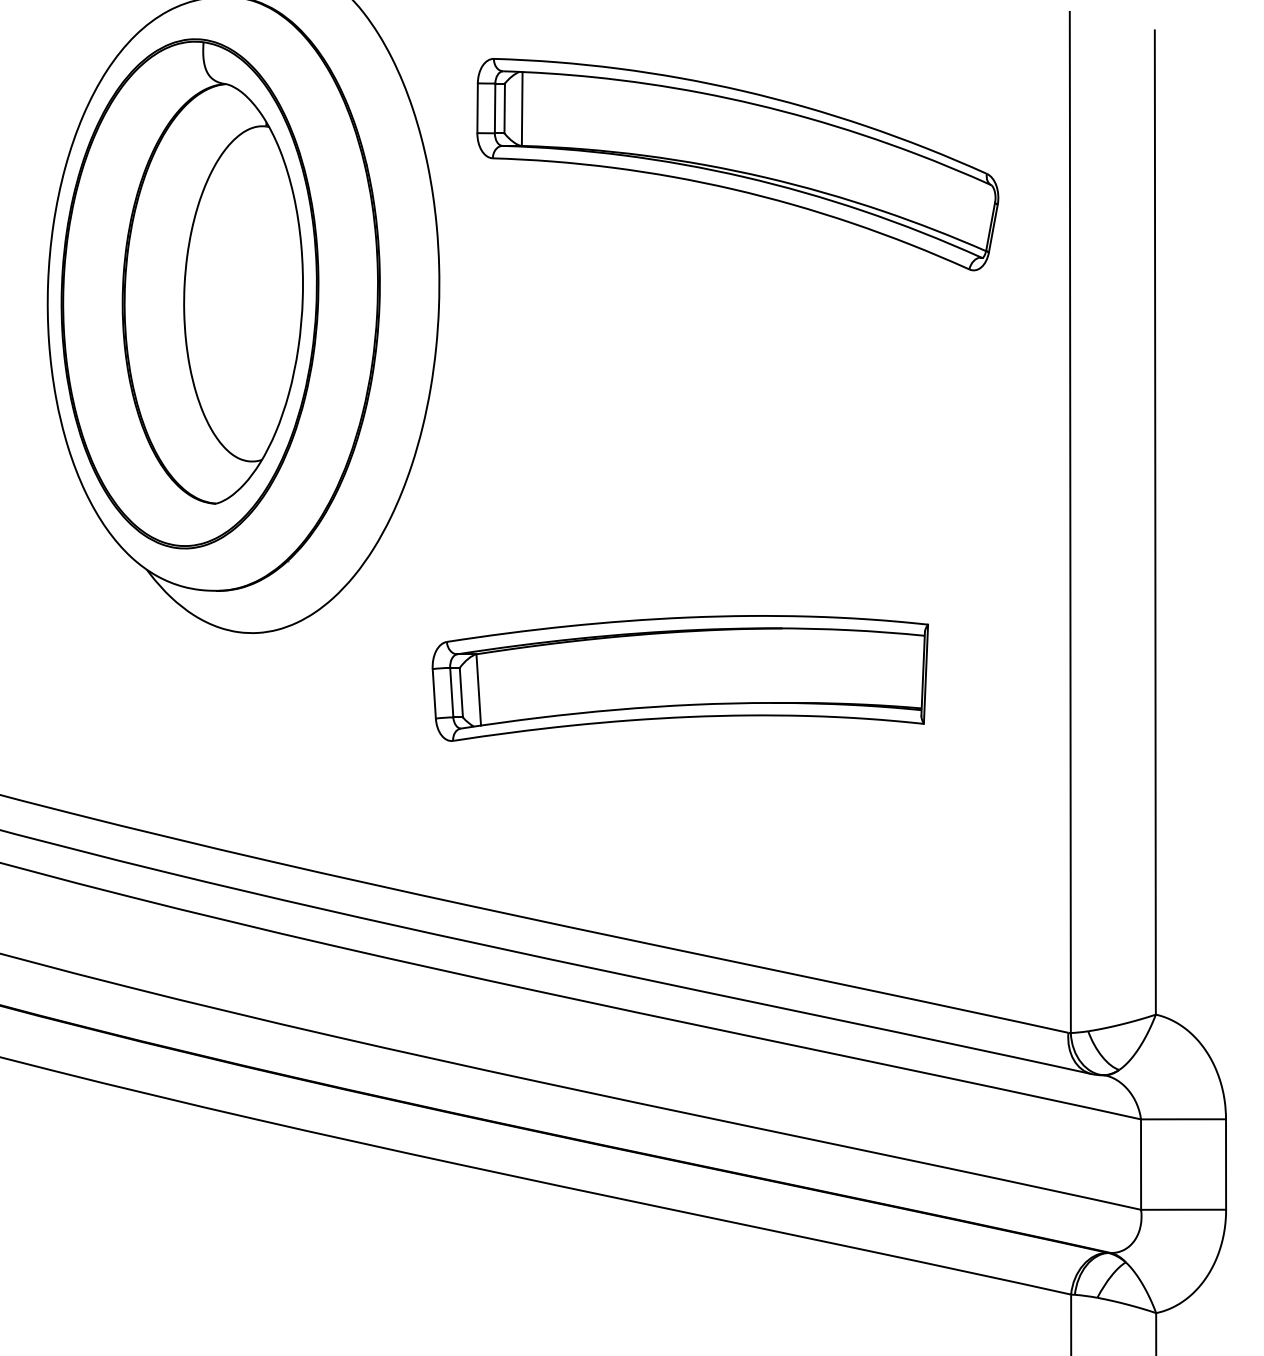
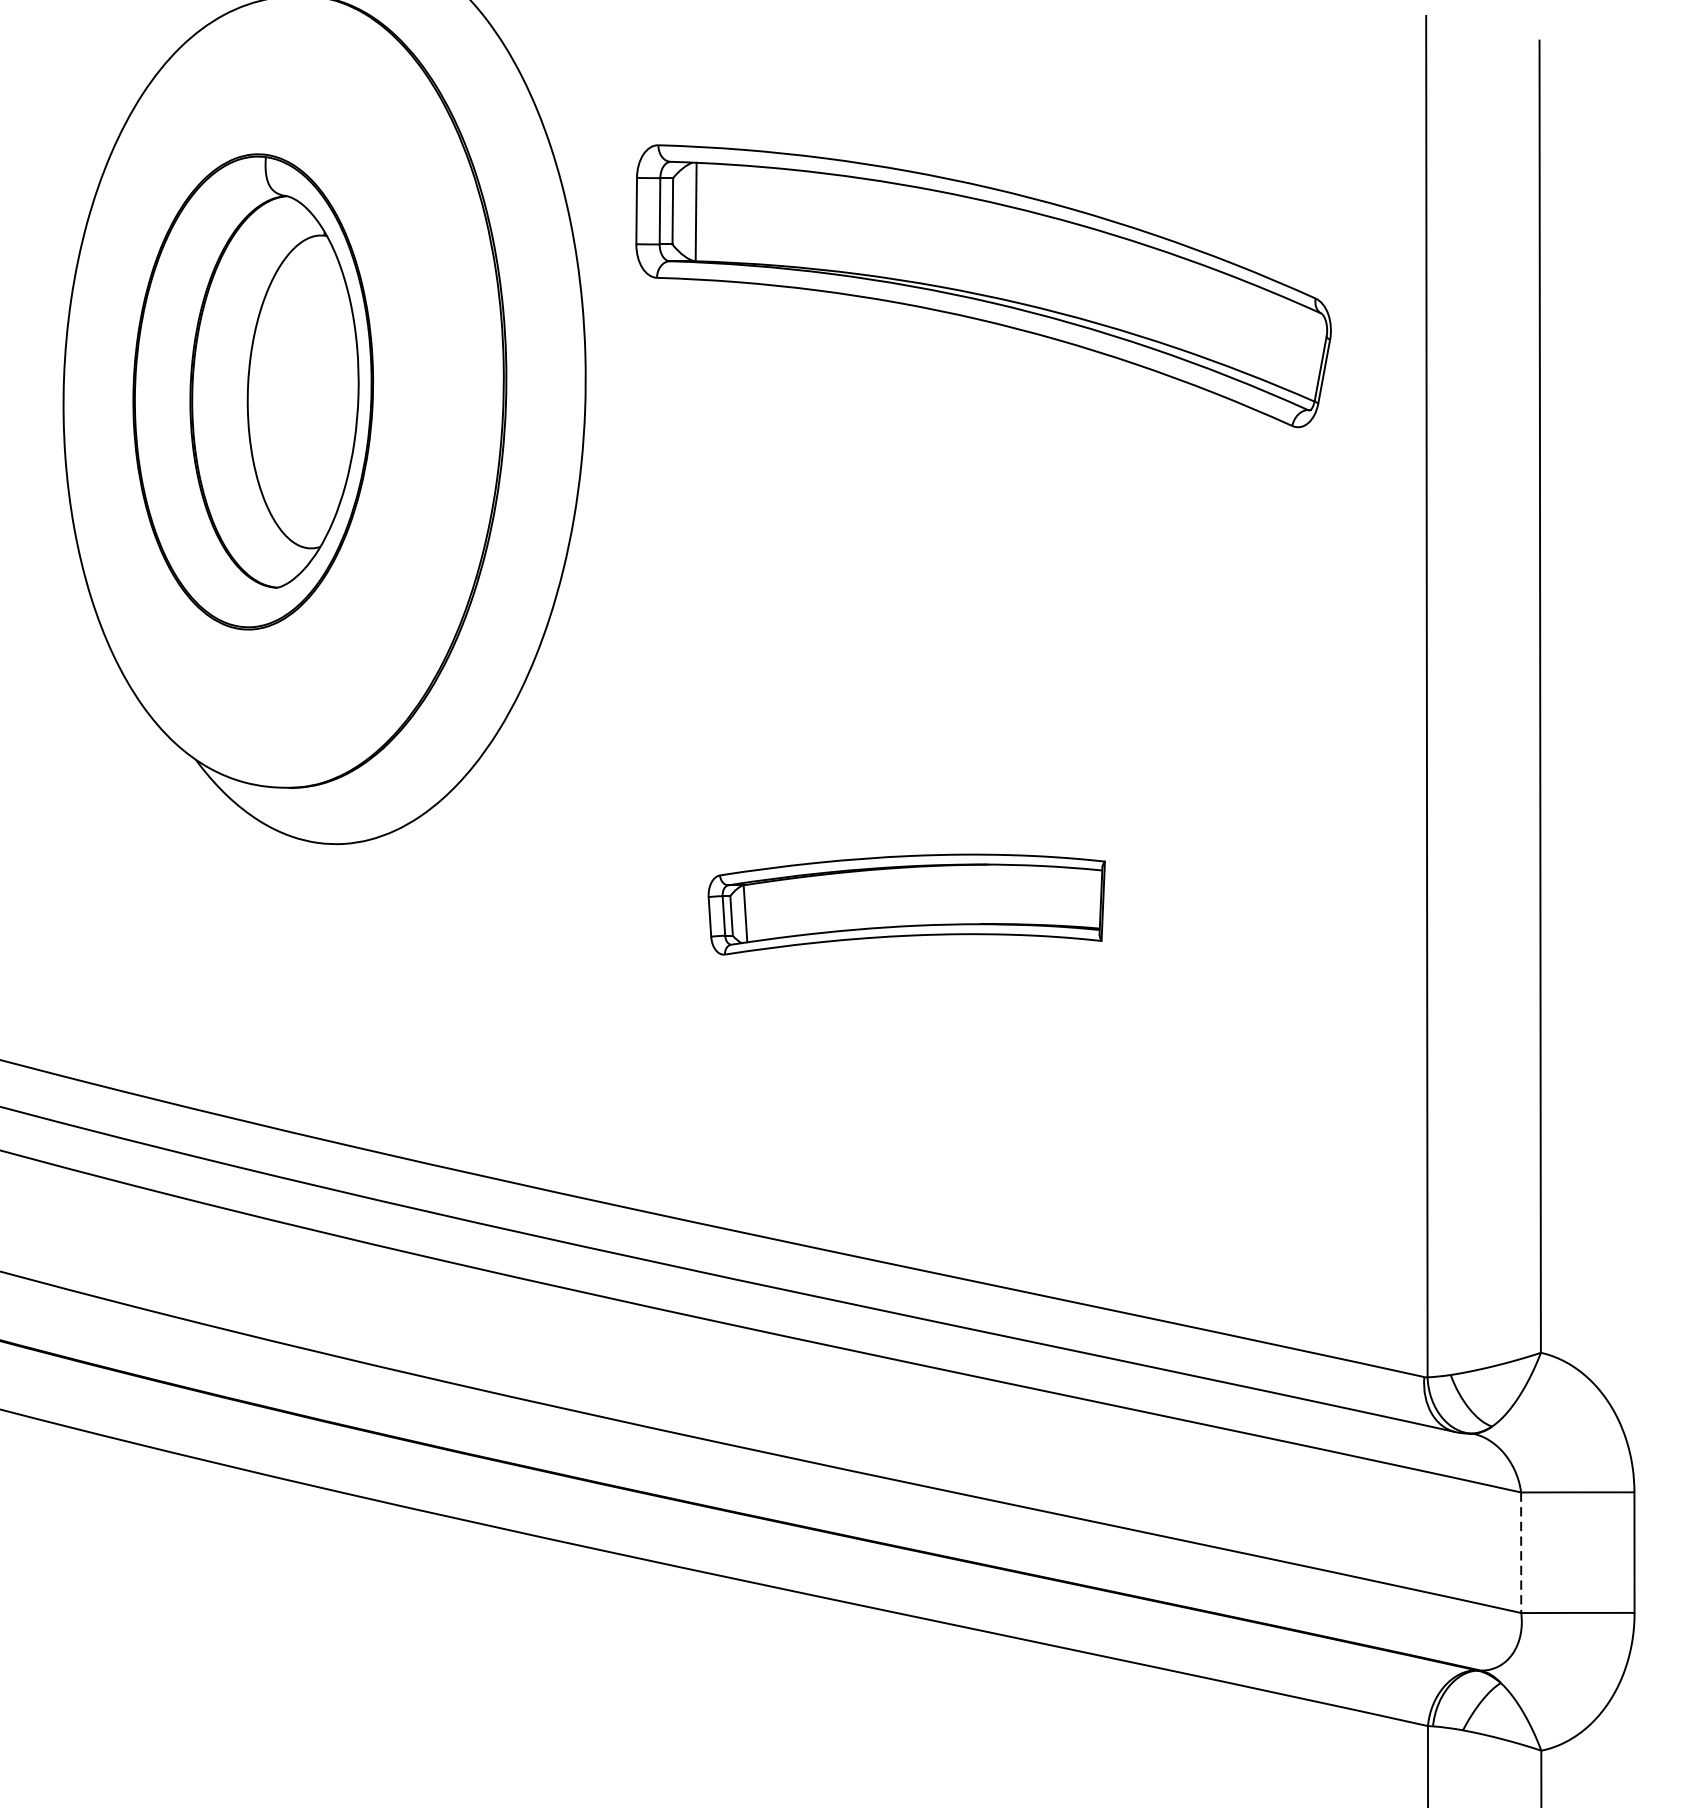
part: (737, 164) -> (983, 286), moved
part: (189, 293) -> (252, 391), size x0.7
part: (679, 678) -> (905, 904), size x0.6
line: (1141, 1165) -> (1521, 1553), solid -> dashed

